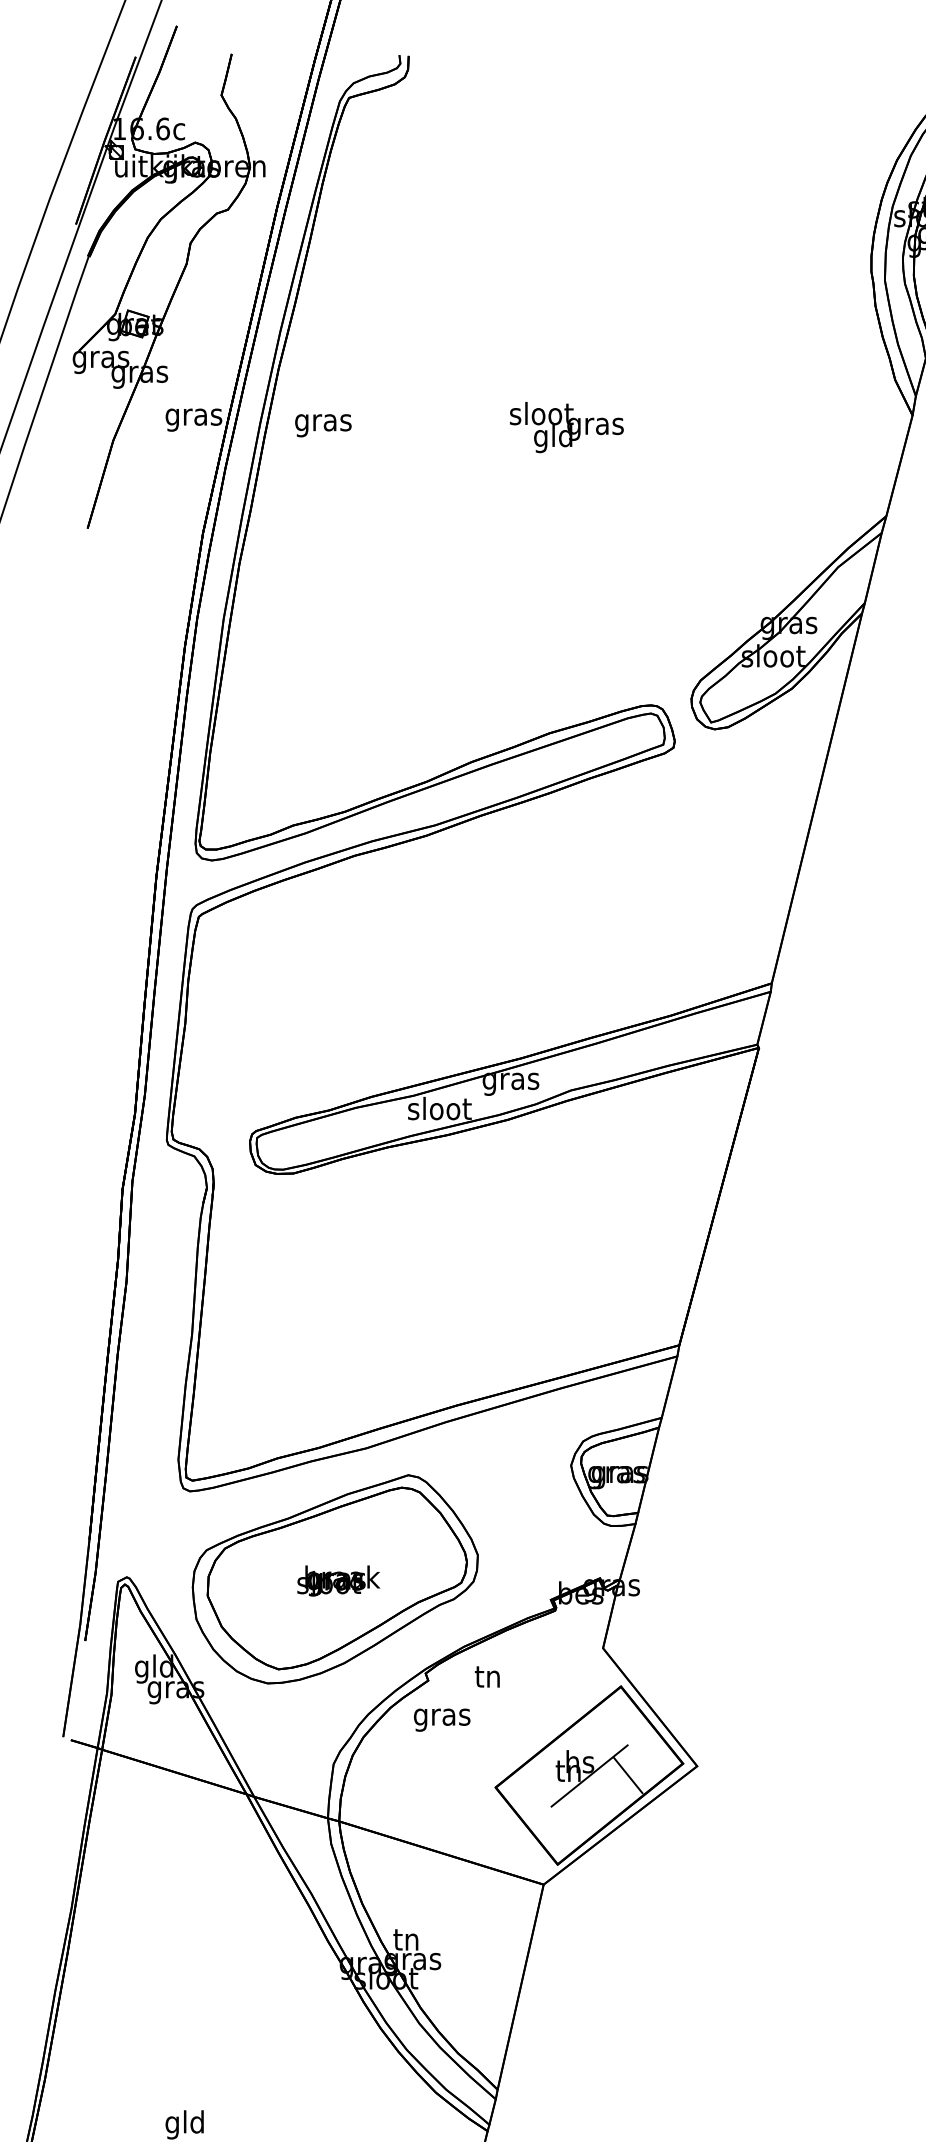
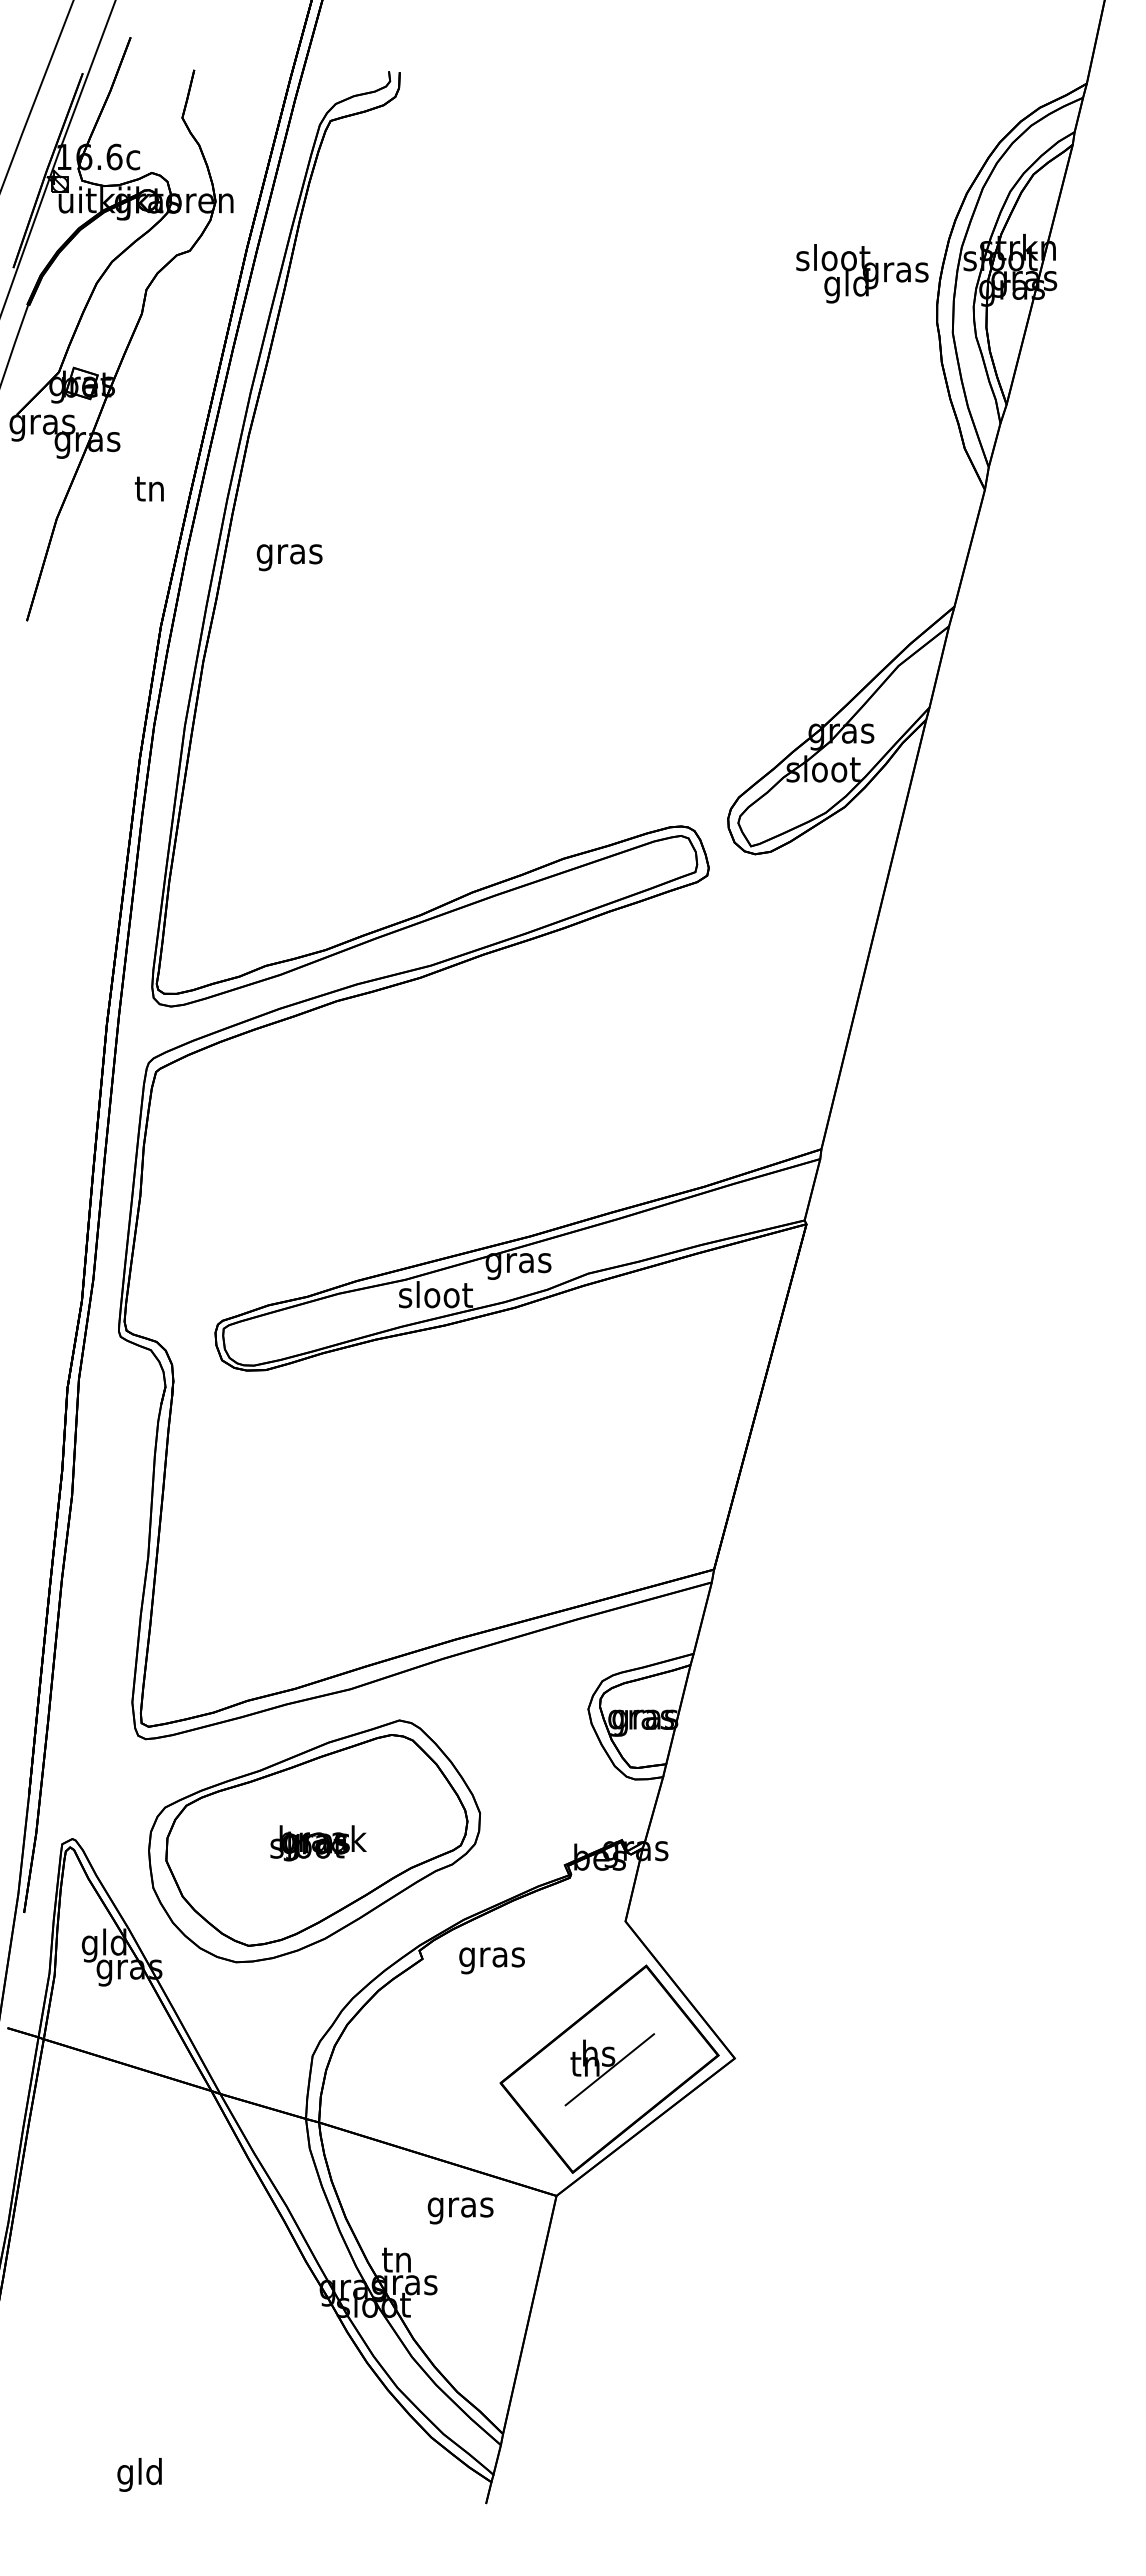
text: (194, 417) -> (150, 492), gras -> tn
text: (323, 425) -> (289, 557), moved
text: (566, 427) -> (862, 273), moved
text: (487, 1680) -> (491, 1958), tn -> gras
text: (442, 1719) -> (460, 2210), moved
line: (628, 1774) -> (654, 2068), removed

